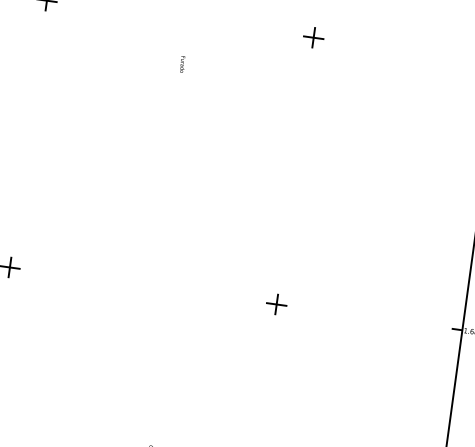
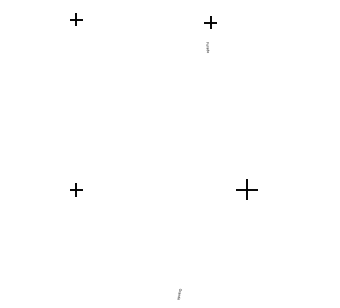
part: (313, 37) -> (210, 22), moved
text: (182, 64) -> (207, 47), moved
part: (276, 304) -> (246, 189), size x1.6

